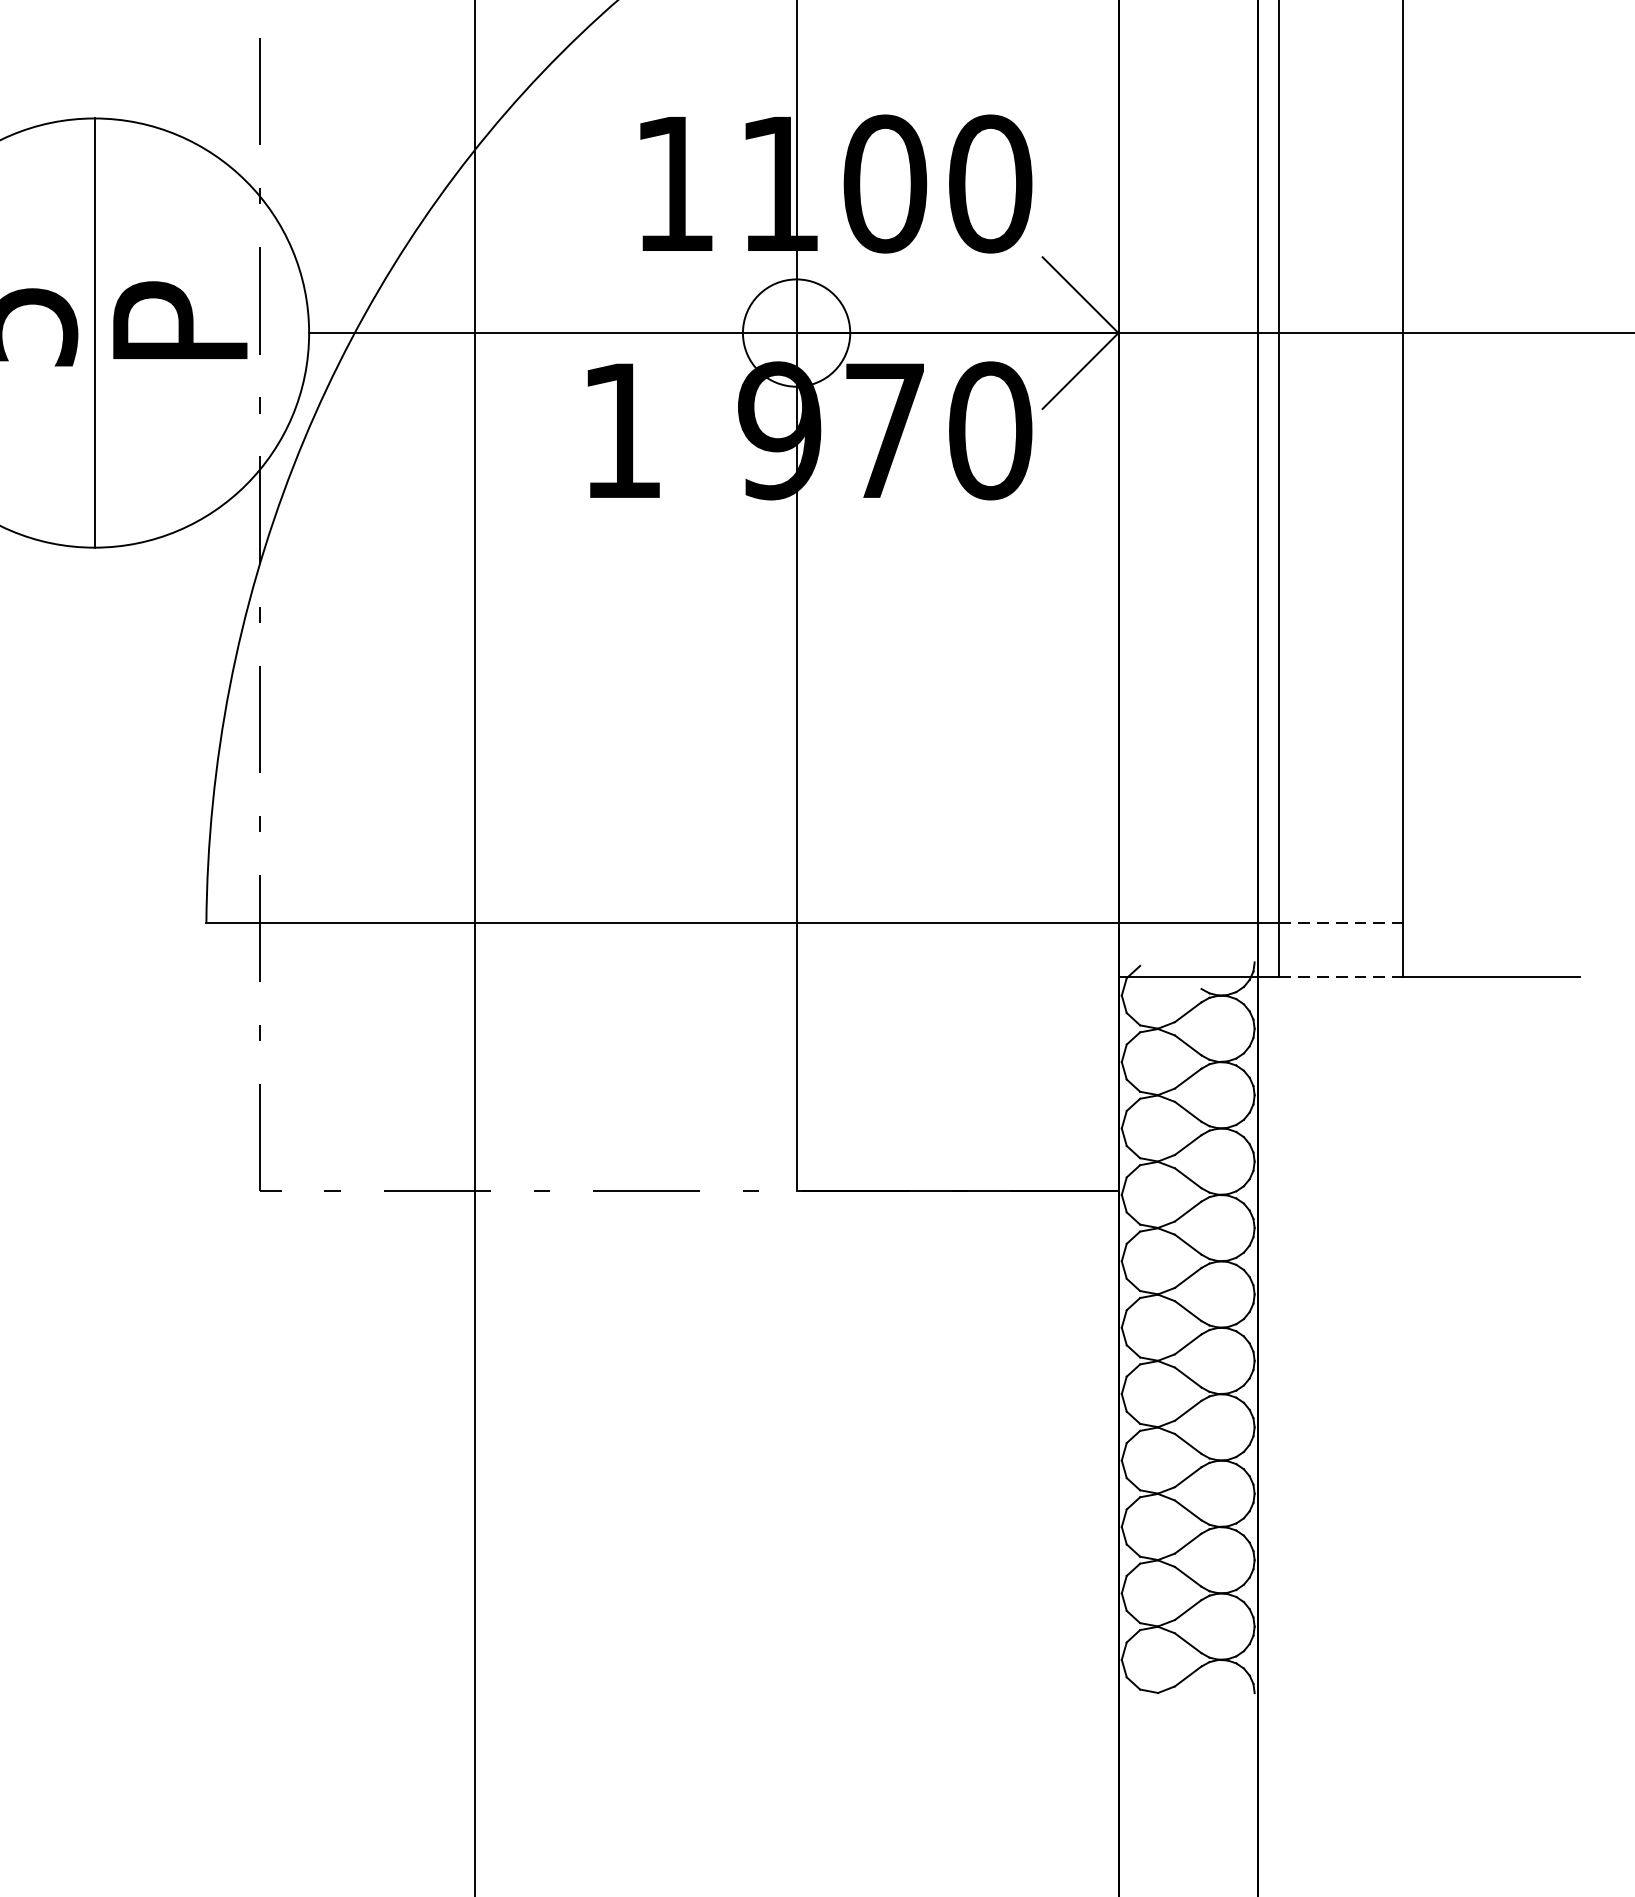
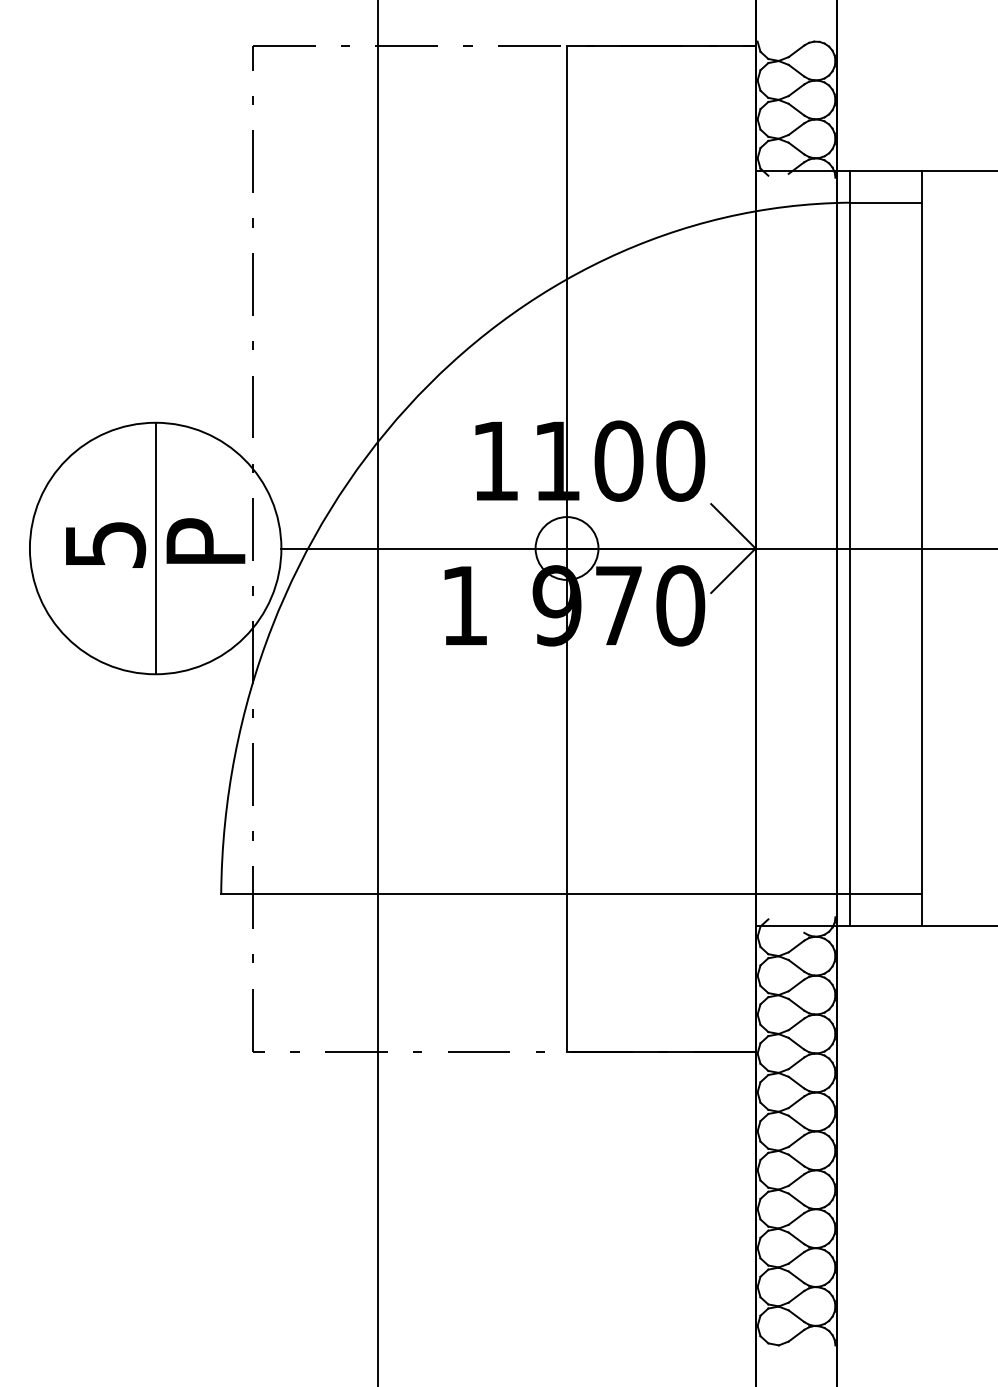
line: (1341, 923) -> (886, 894), dashed -> solid
line: (1341, 976) -> (886, 925), dashed -> solid

